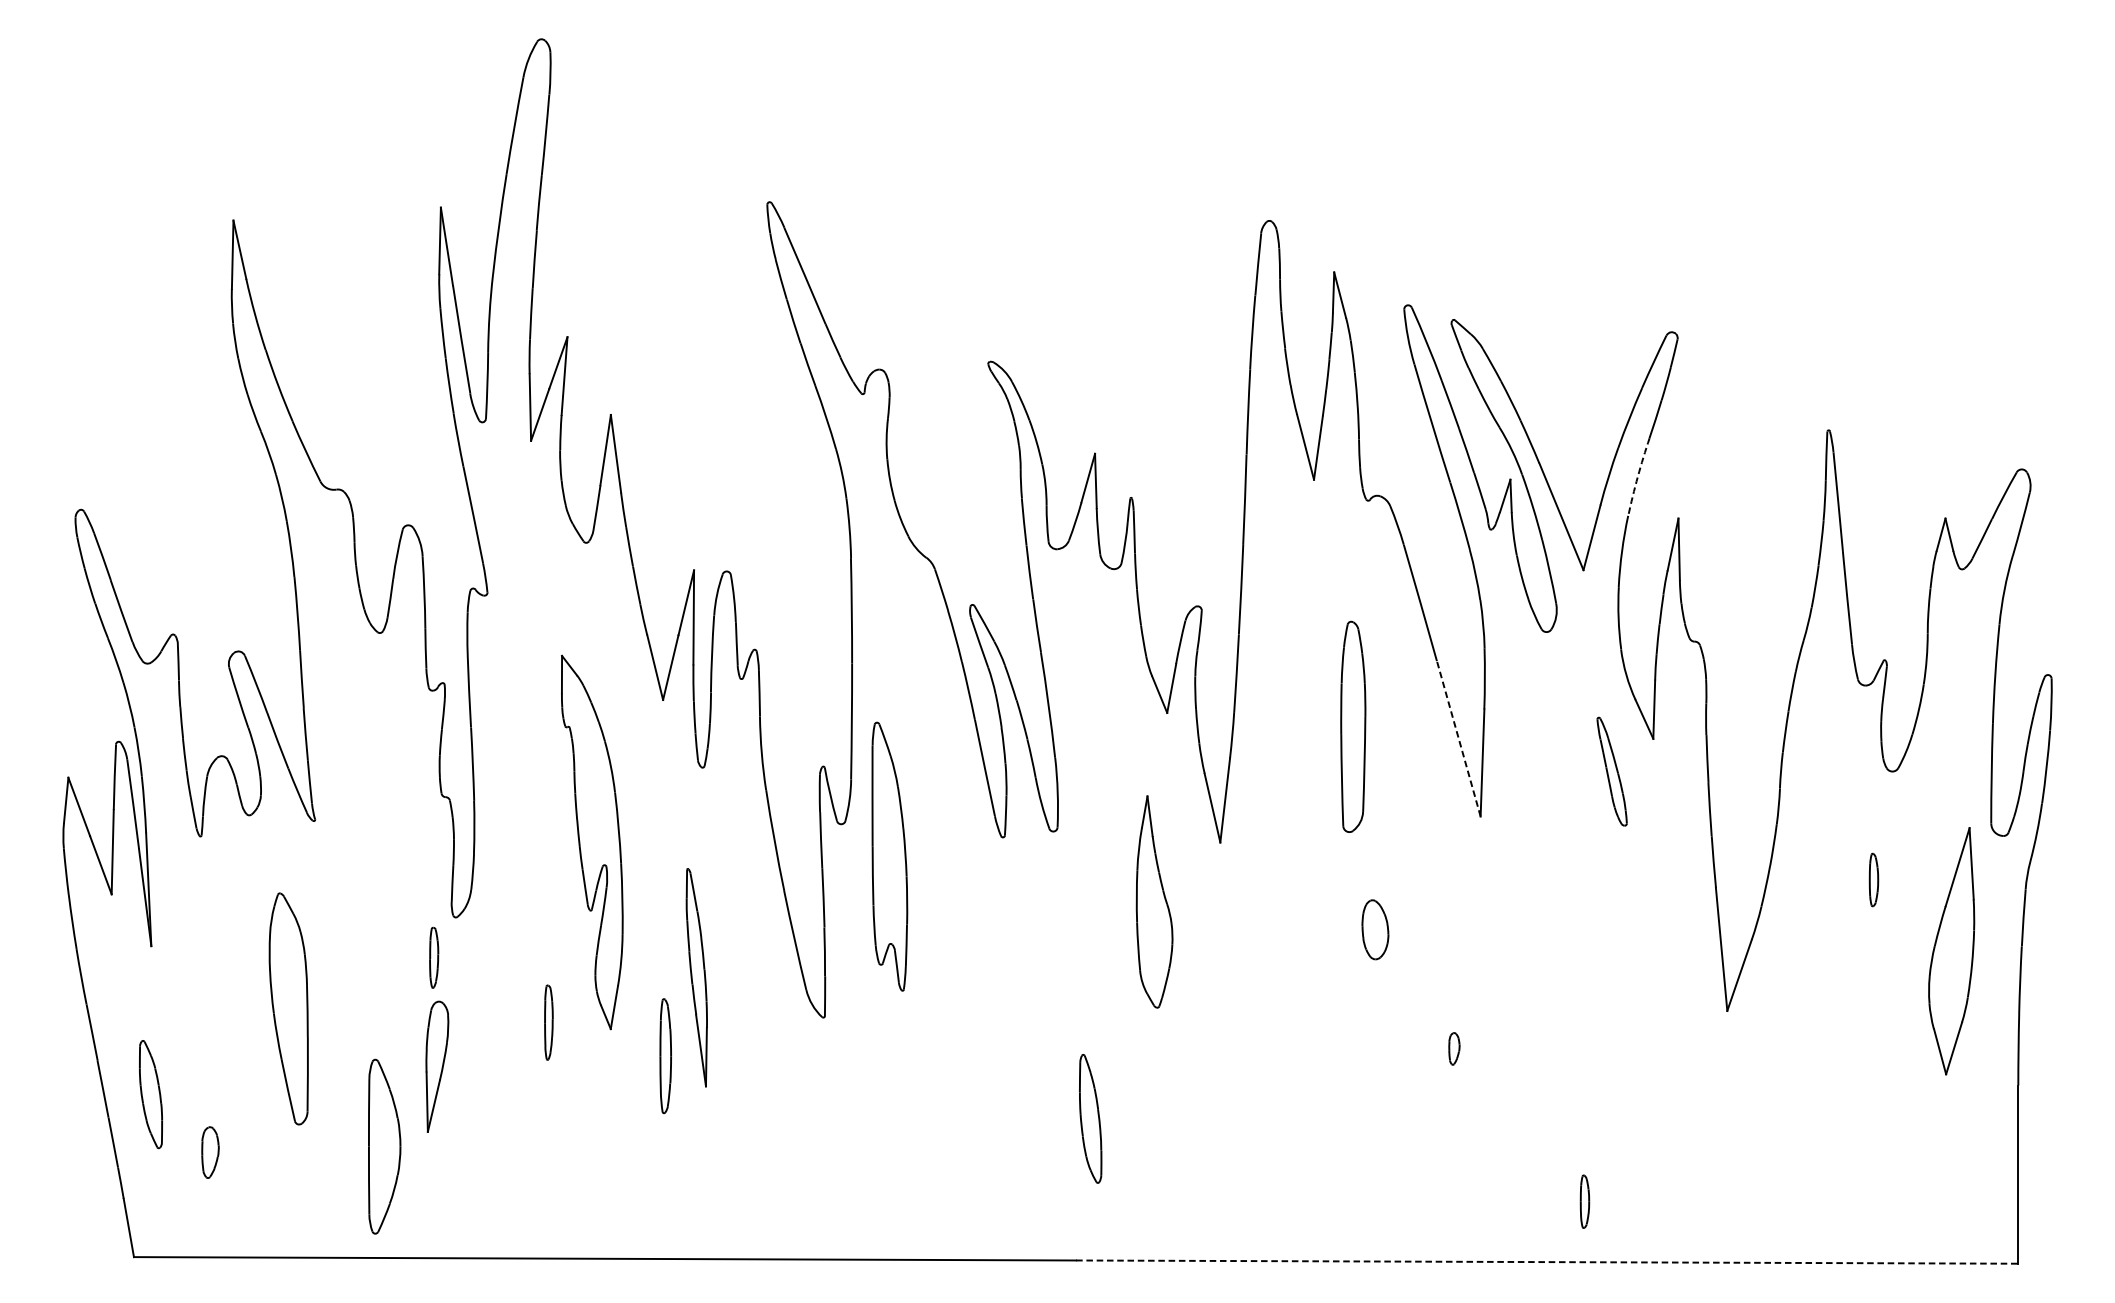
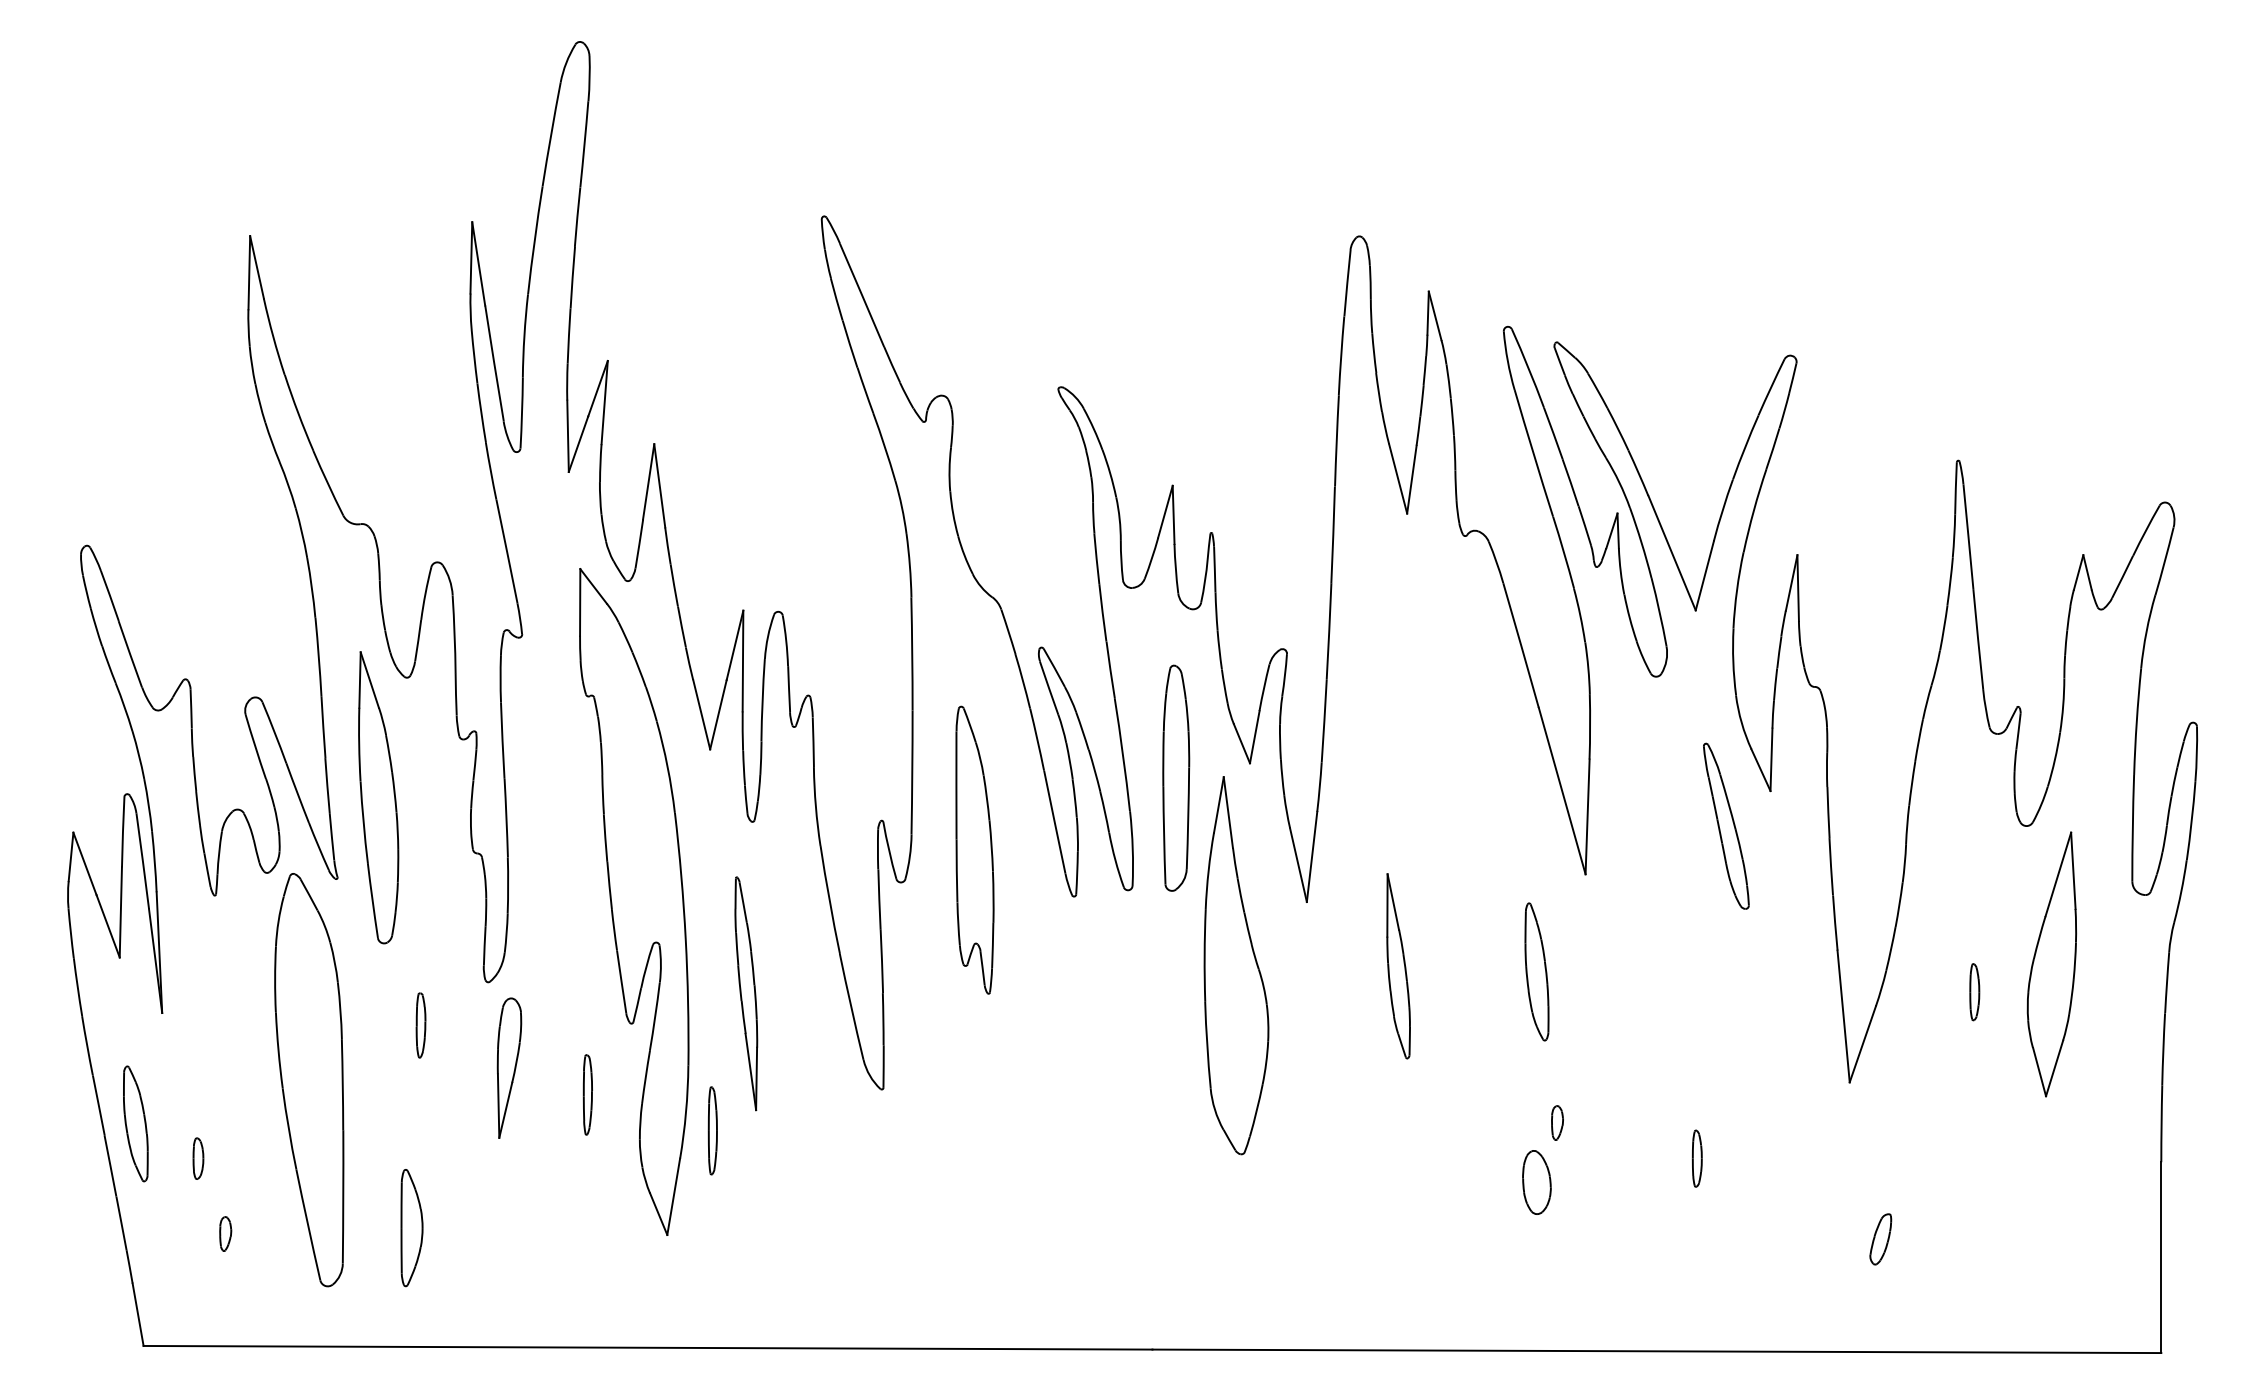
arc: (1637, 476) -> (1753, 510), dashed -> solid
part: (1353, 726) -> (1176, 777), moved
line: (1459, 738) -> (1562, 790), dashed -> solid
part: (353, 744) -> (378, 797), added
part: (1612, 771) -> (1726, 825), size x1.43
part: (592, 842) -> (634, 901), size x1.67
part: (889, 856) -> (974, 849), moved
part: (1873, 880) -> (1974, 992), moved
part: (1154, 901) -> (1236, 965), size x1.67
part: (1305, 902) -> (1398, 966), added
part: (1375, 929) -> (1536, 1182), moved
part: (1951, 951) -> (2051, 964), moved
part: (433, 957) -> (420, 1025), moved
part: (697, 977) -> (746, 993), moved
part: (288, 1009) -> (309, 1080), size x1.67
part: (665, 1055) -> (712, 1130), size x0.71
part: (437, 1066) -> (509, 1067), moved
part: (185, 1082) -> (198, 1158), added
part: (150, 1094) -> (135, 1123), moved
part: (1090, 1118) -> (1536, 971), moved
part: (384, 1147) -> (411, 1228), size x0.62
part: (210, 1152) -> (225, 1233), size x0.62
part: (1756, 1157) -> (1880, 1239), added
part: (1584, 1201) -> (1696, 1158), moved
line: (1547, 1262) -> (1657, 1351), dashed -> solid

